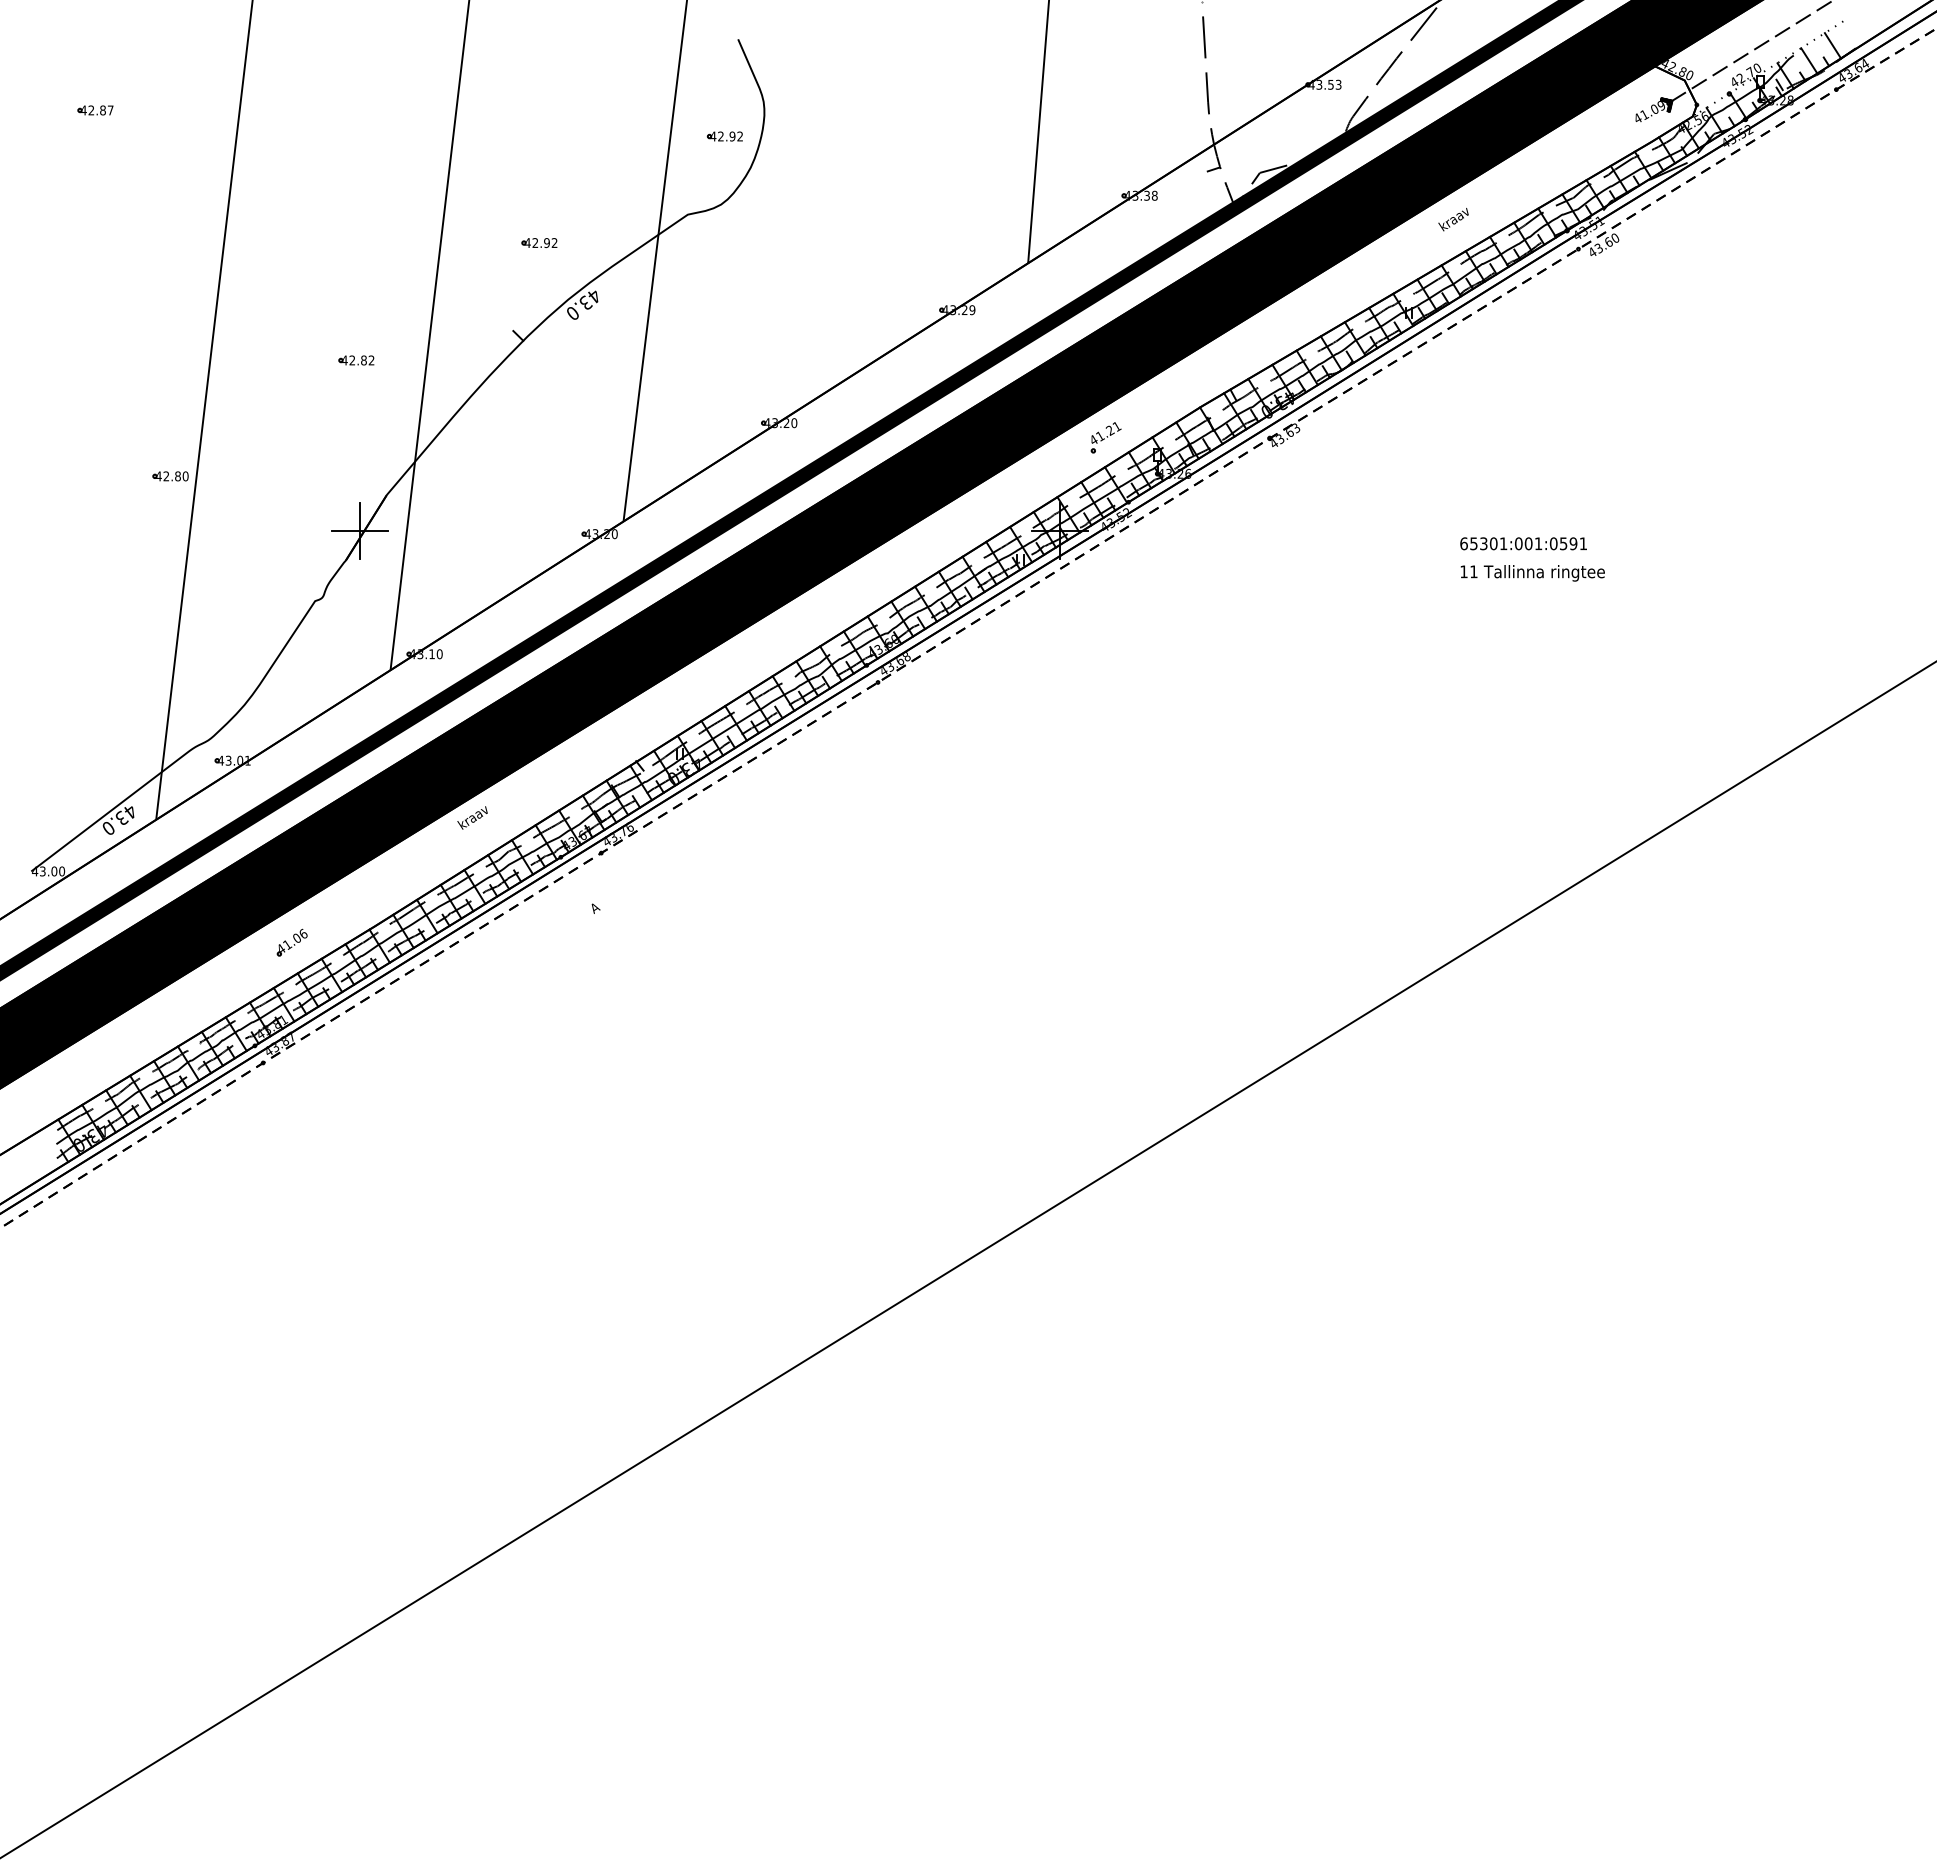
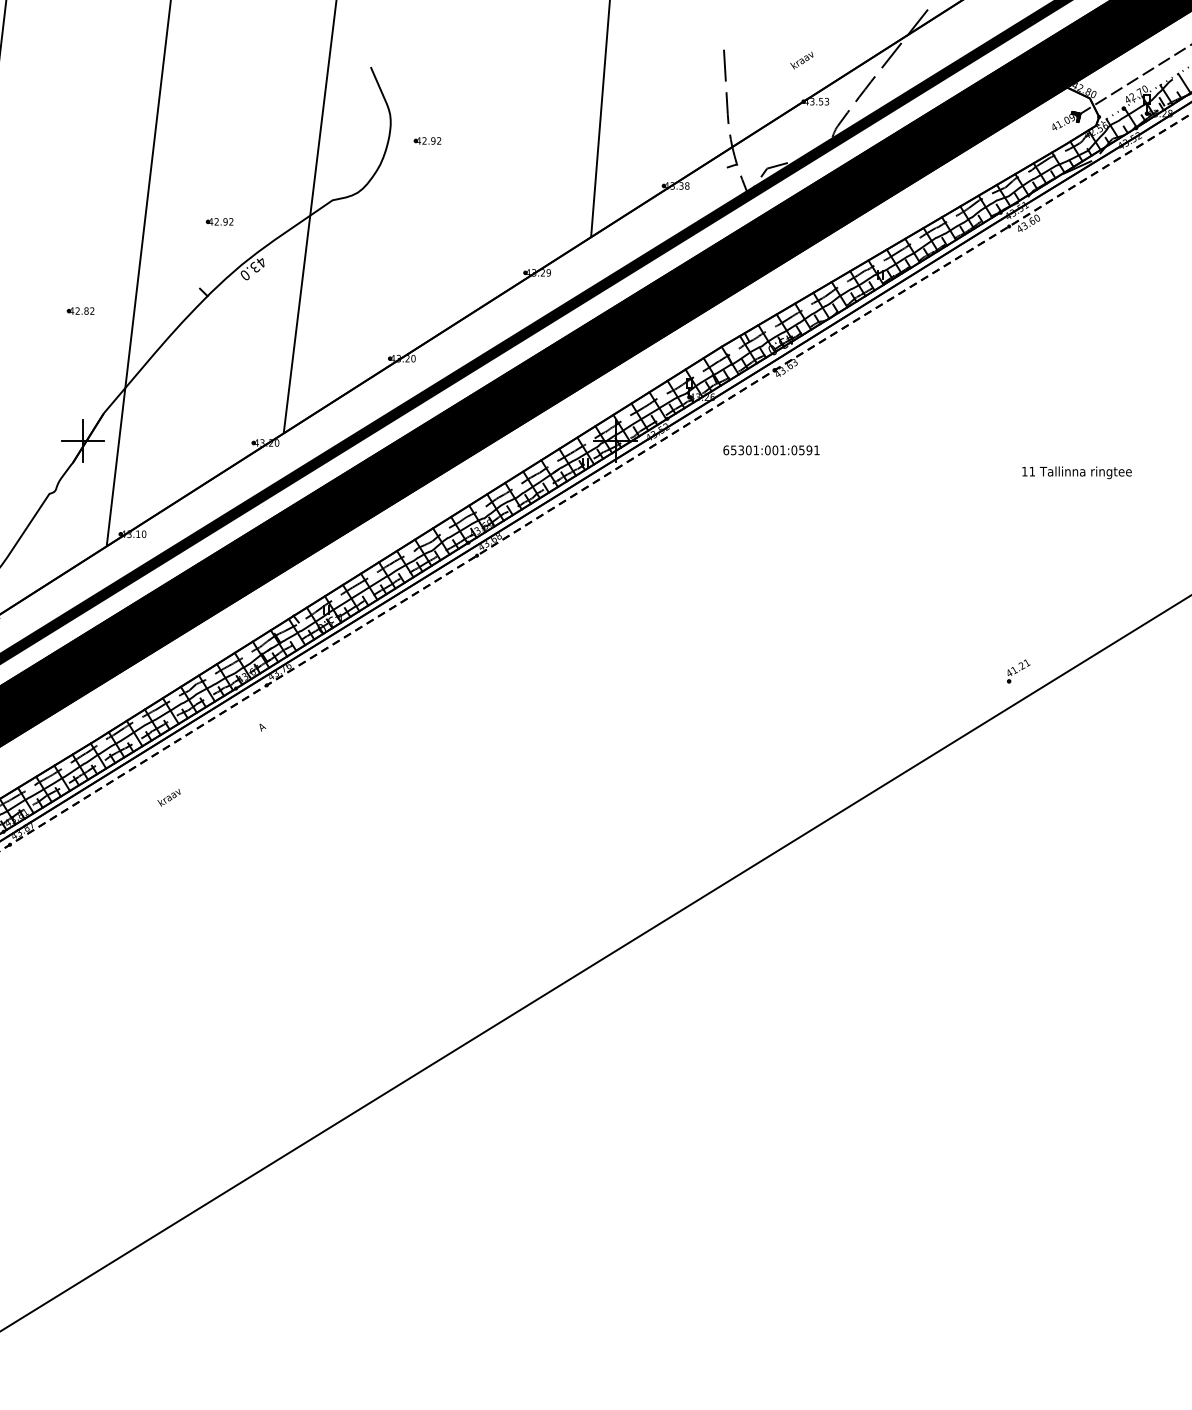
part: (724, 136) -> (427, 140), moved
text: (1453, 219) -> (801, 60), moved
part: (1105, 437) -> (1018, 671), moved
text: (1523, 543) -> (771, 450), moved
text: (1532, 573) -> (1076, 472), moved
text: (472, 817) -> (168, 797), moved
part: (291, 942) -> (31, 753), removed

